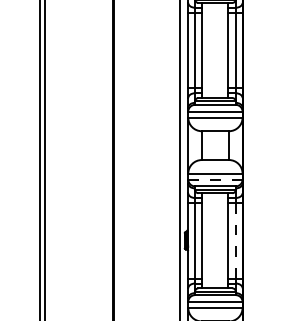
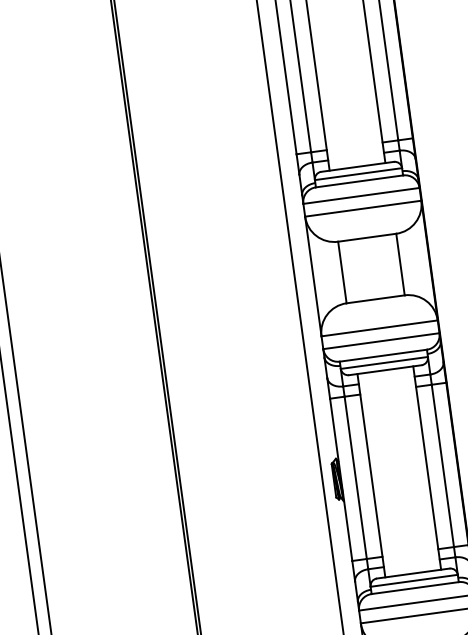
line: (215, 179) -> (381, 340), dashed -> solid
line: (235, 240) -> (442, 465), dashed -> solid

